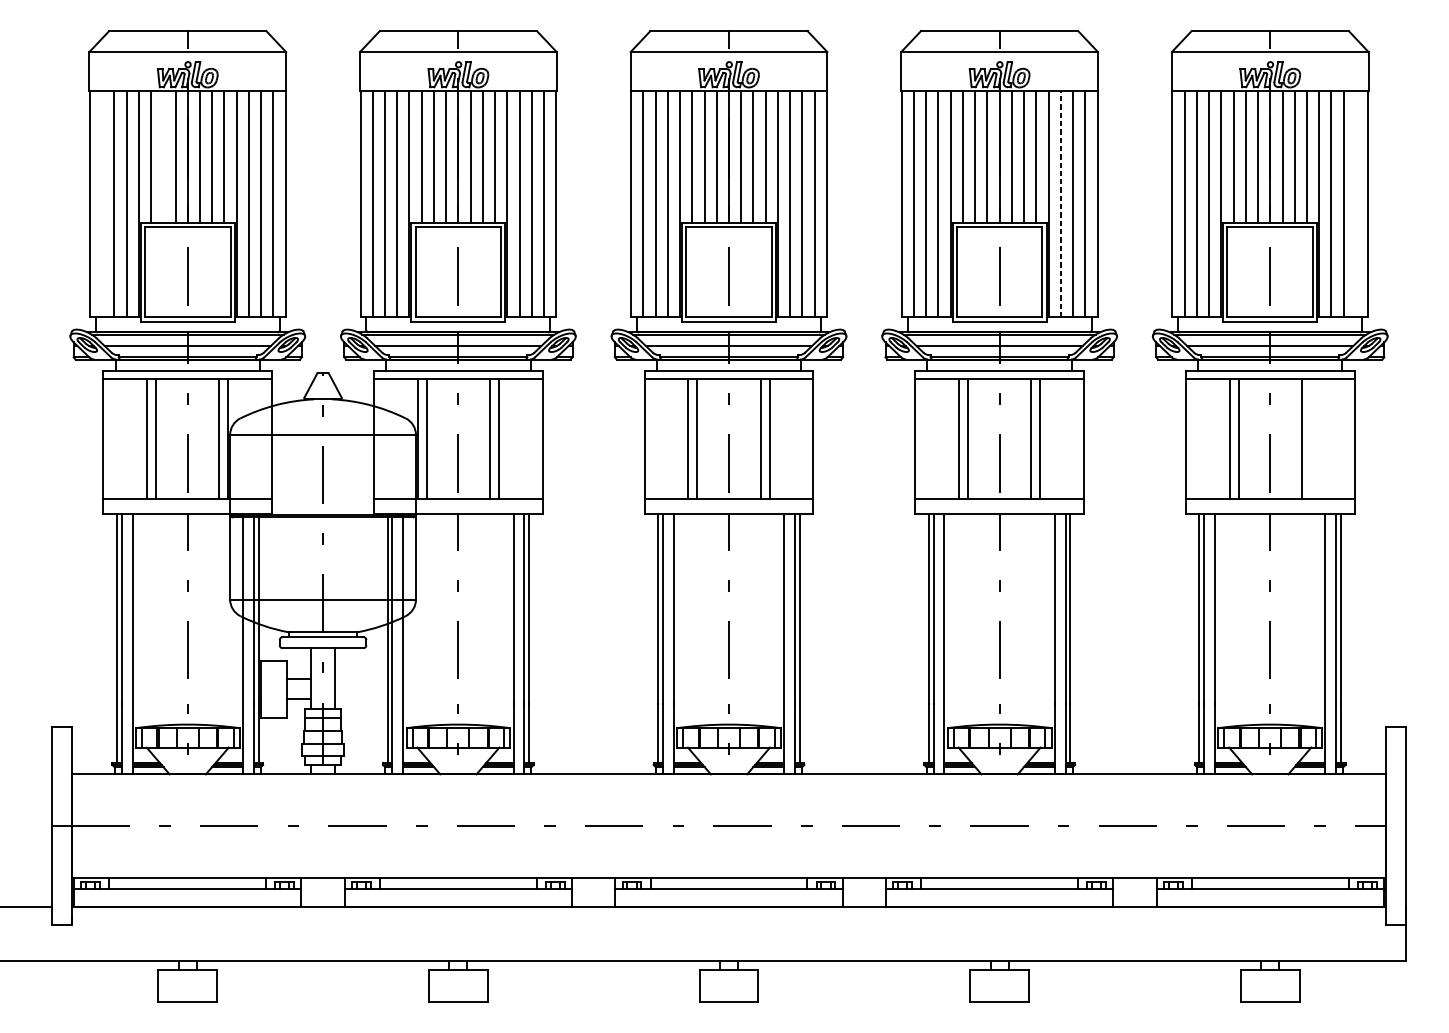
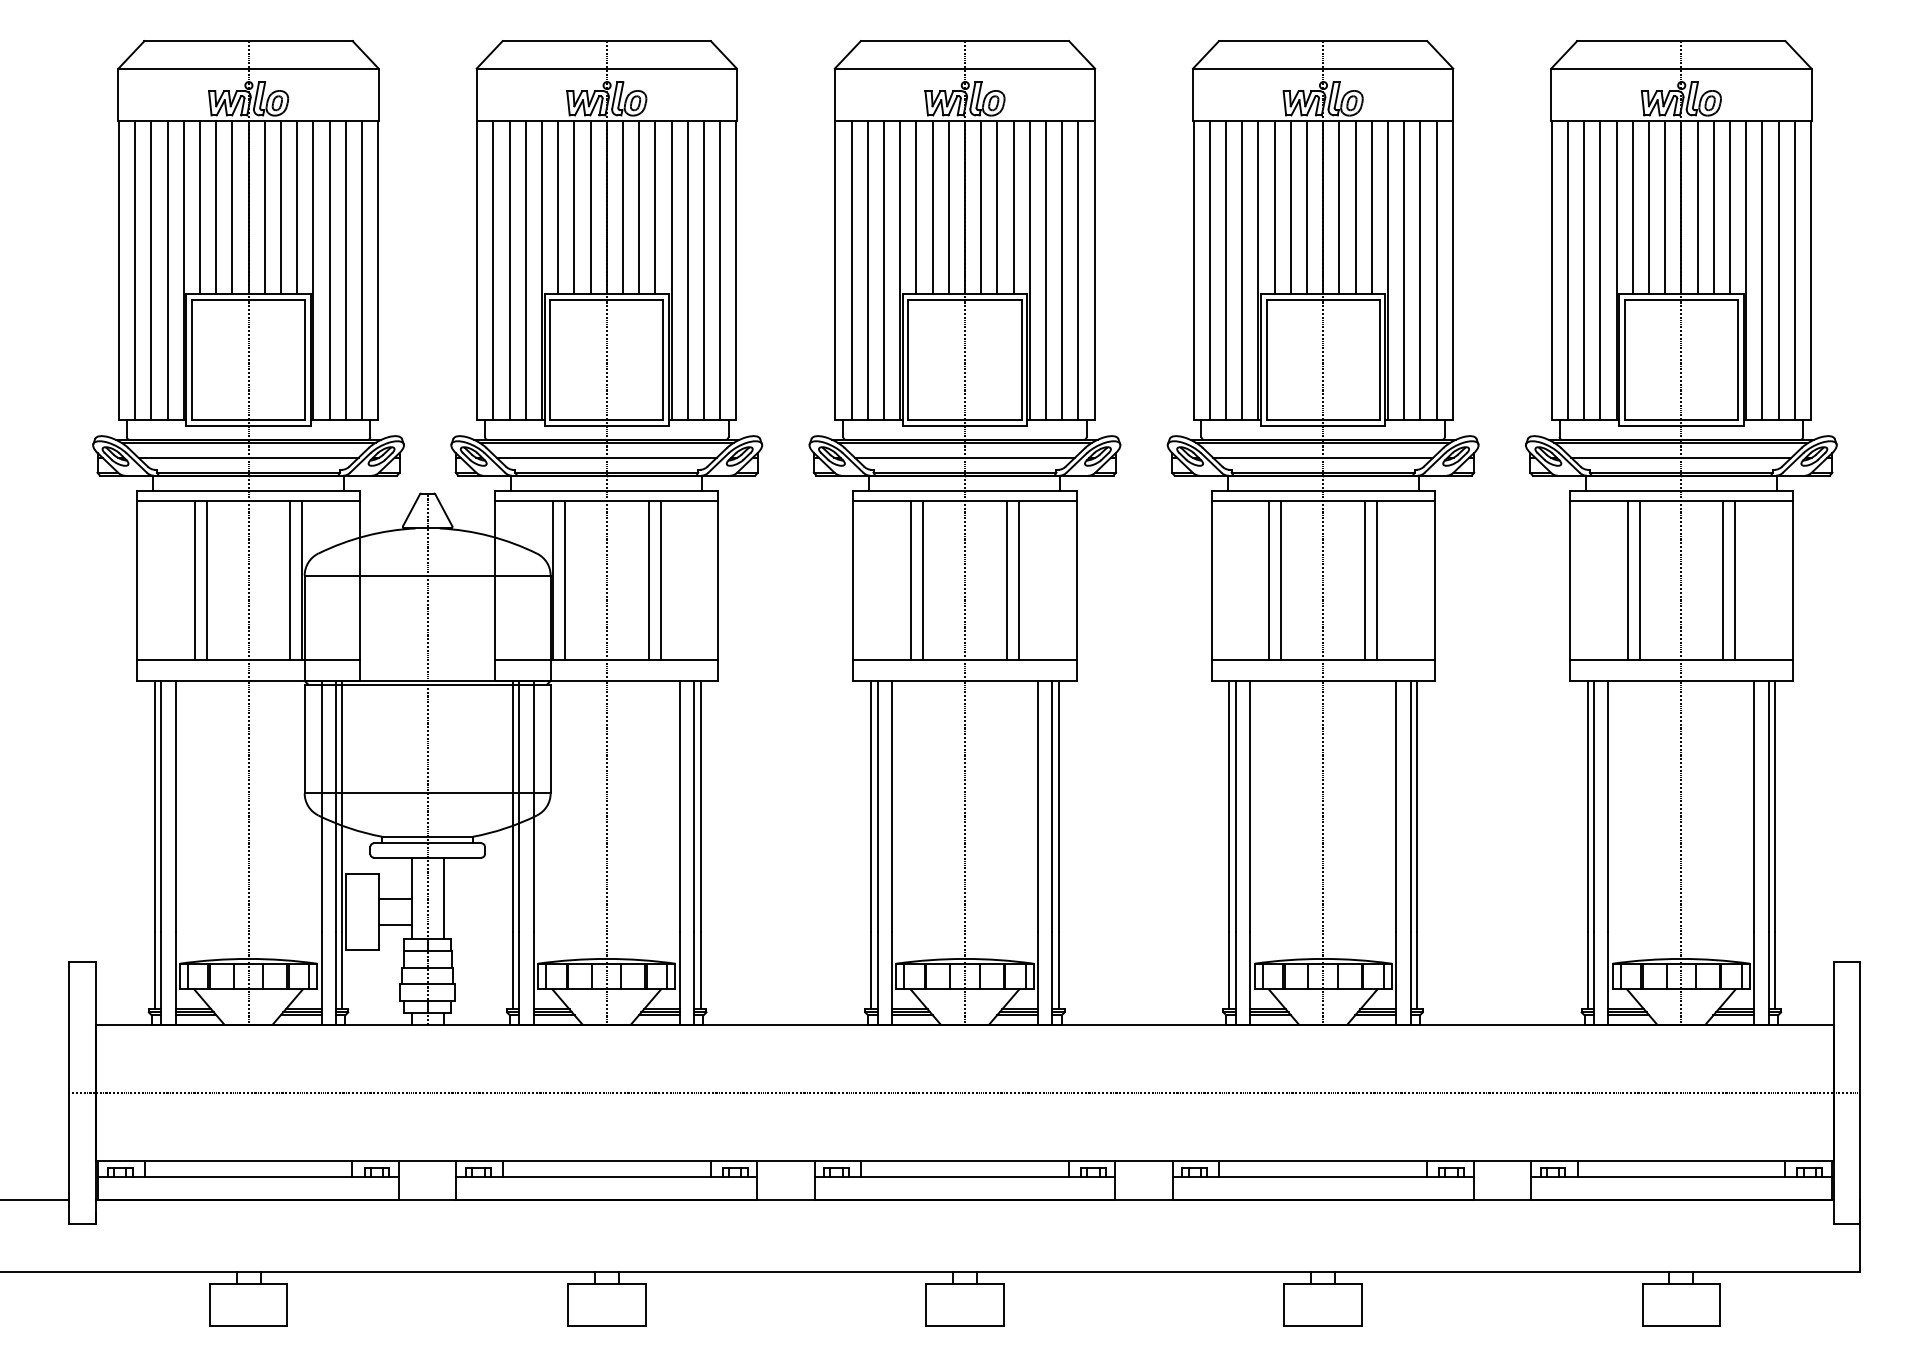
line: (163, 156) -> (216, 207), added
line: (102, 203) -> (135, 269), added
line: (1355, 203) -> (1794, 269), added
line: (1061, 204) -> (1404, 270), dashed -> solid
line: (1311, 438) -> (1735, 580), added

